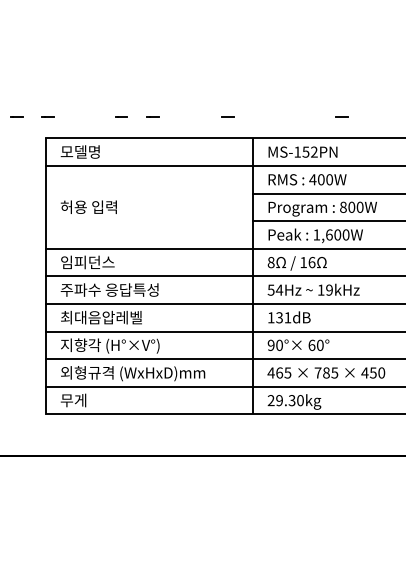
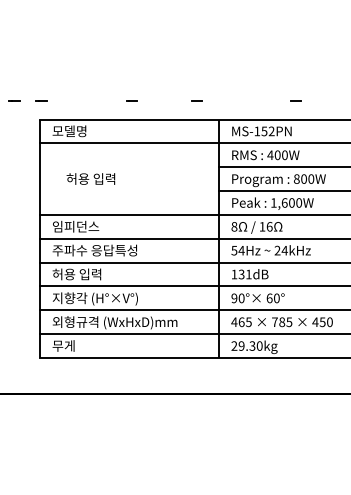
line: (120, 116) -> (104, 100), removed
text: (88, 206) -> (90, 178), moved
text: (324, 289) -> (280, 250), 19kHz -> 24kHz
text: (101, 317) -> (87, 274), 최대음압레벨 -> 허용 입력

